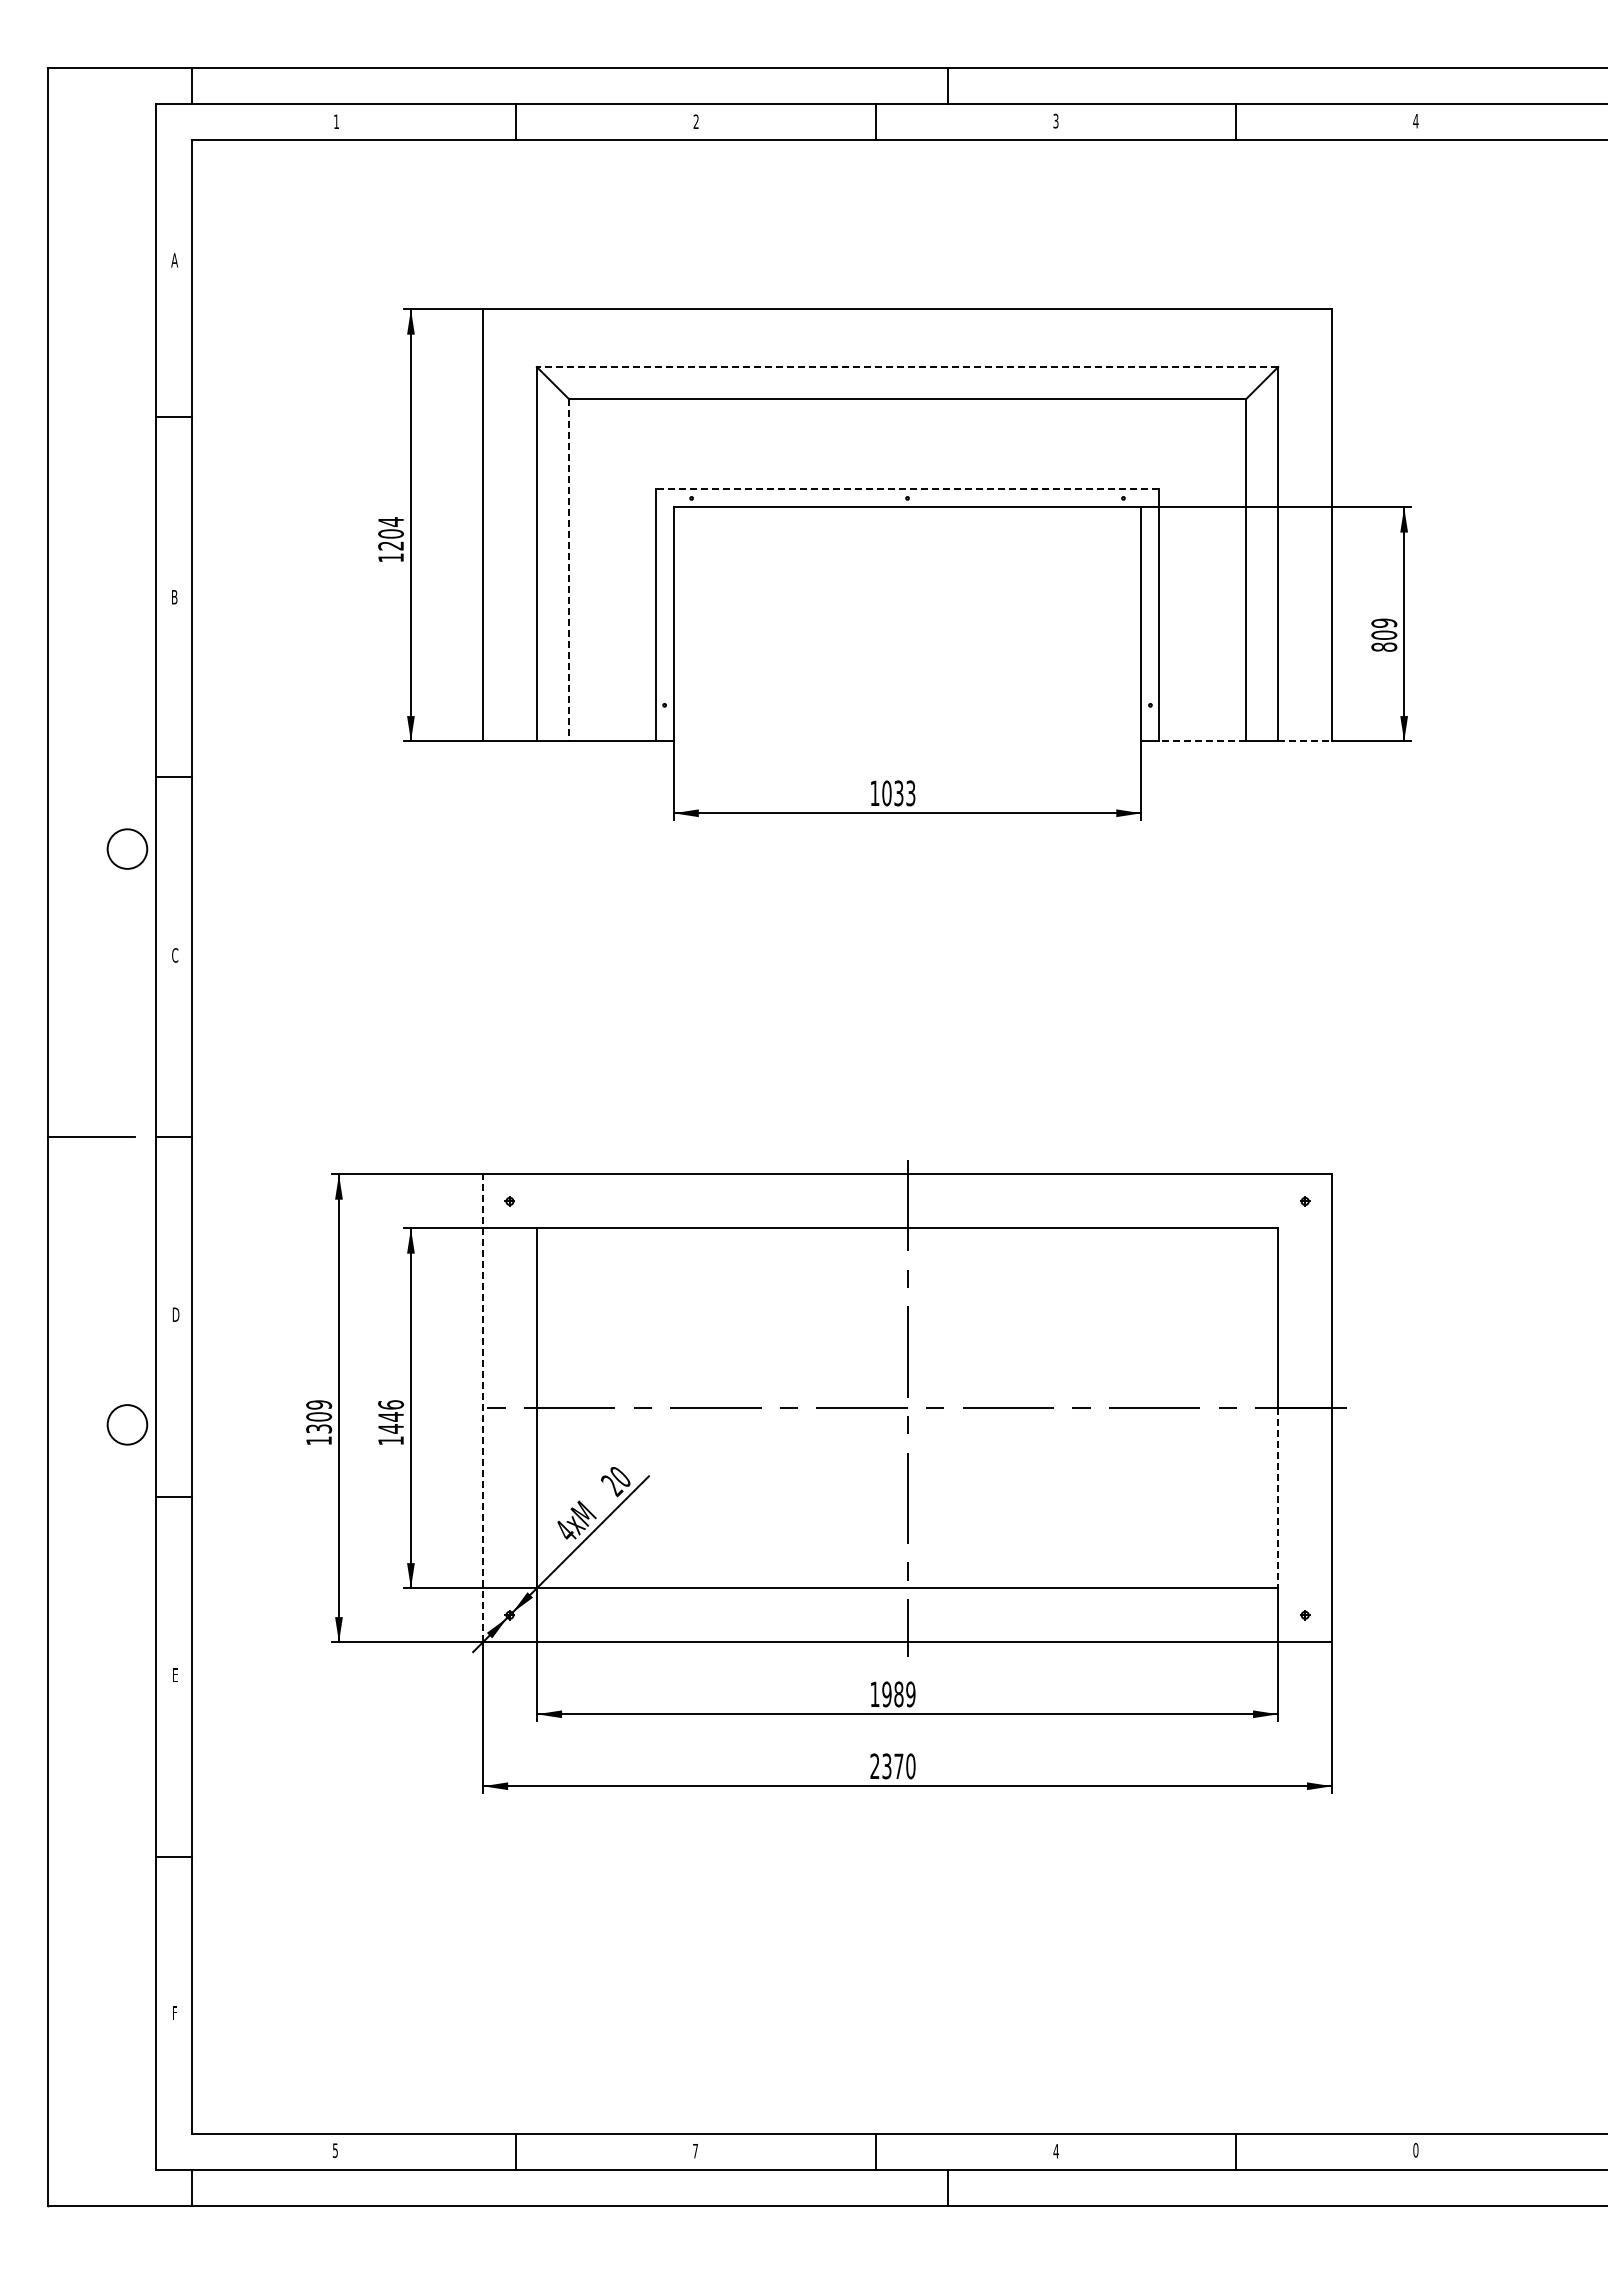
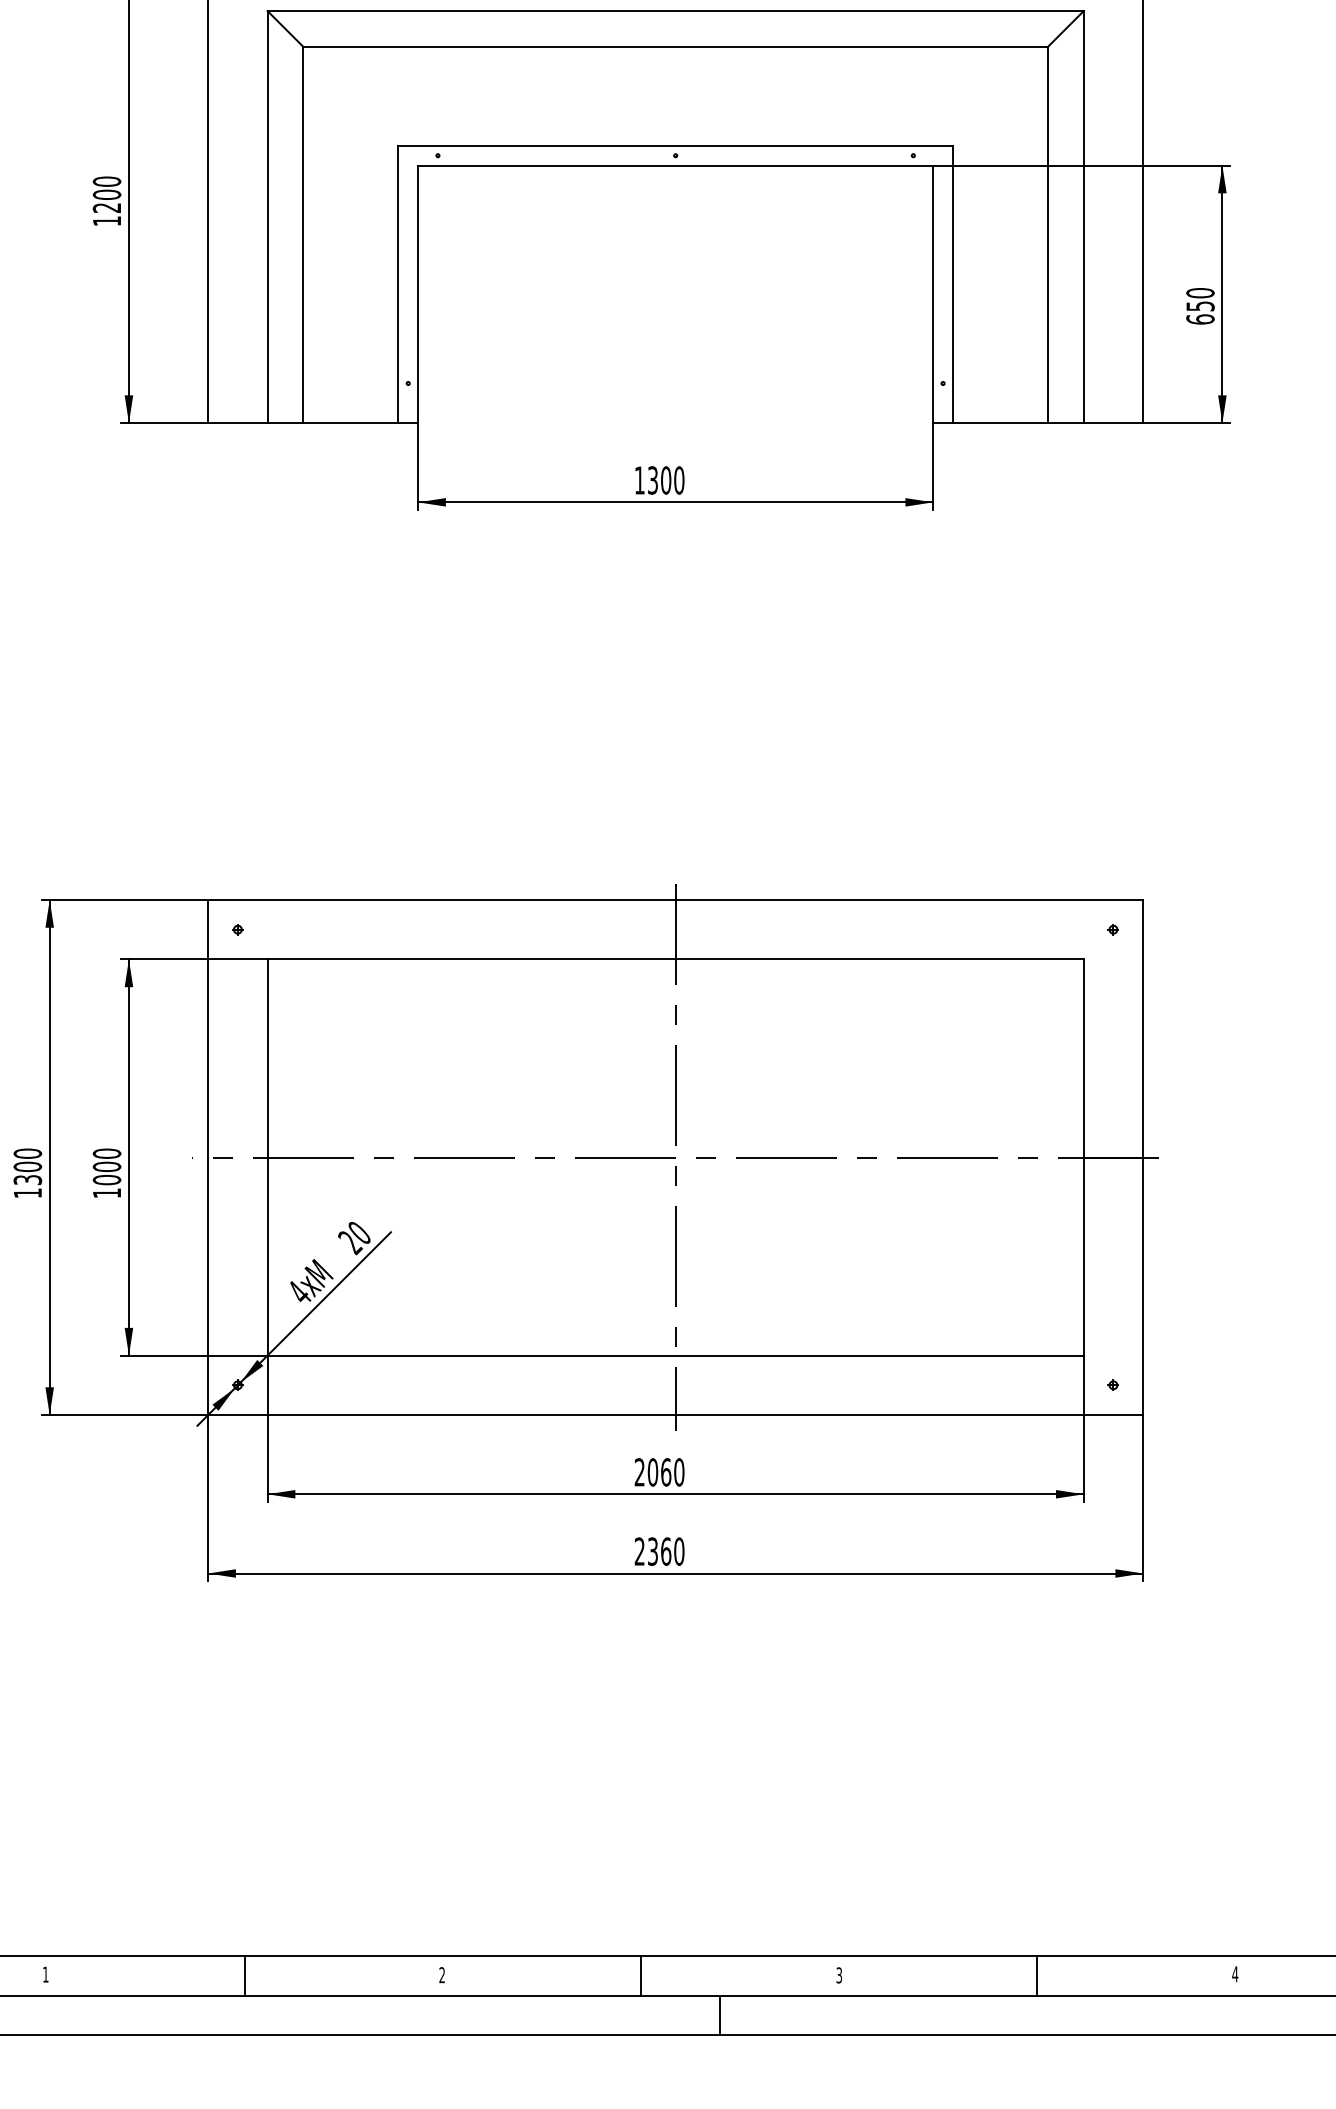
line: (907, 367) -> (675, 11), dashed -> solid
line: (907, 489) -> (675, 145), dashed -> solid
text: (390, 521) -> (106, 181), 1204 -> 1200
line: (569, 570) -> (303, 235), dashed -> solid
text: (1384, 634) -> (1200, 305), 809 -> 650
line: (1202, 741) -> (1000, 423), dashed -> solid
line: (1305, 741) -> (1113, 423), dashed -> solid
text: (898, 793) -> (665, 480), 1033 -> 1300
text: (319, 1404) -> (28, 1153), 1309 -> 1300
line: (482, 1408) -> (207, 1157), dashed -> solid
text: (391, 1416) -> (107, 1166), 1446 -> 1000
line: (1278, 1498) -> (1084, 1256), dashed -> solid
text: (892, 1694) -> (659, 1472), 1989 -> 2060
text: (898, 1766) -> (665, 1551), 2370 -> 2360
text: (334, 2150) -> (44, 1974), 5 -> 1
text: (695, 2150) -> (442, 1974), 7 -> 2
text: (1415, 2150) -> (1234, 1974), 0 -> 4
text: (1055, 2151) -> (838, 1975), 4 -> 3

